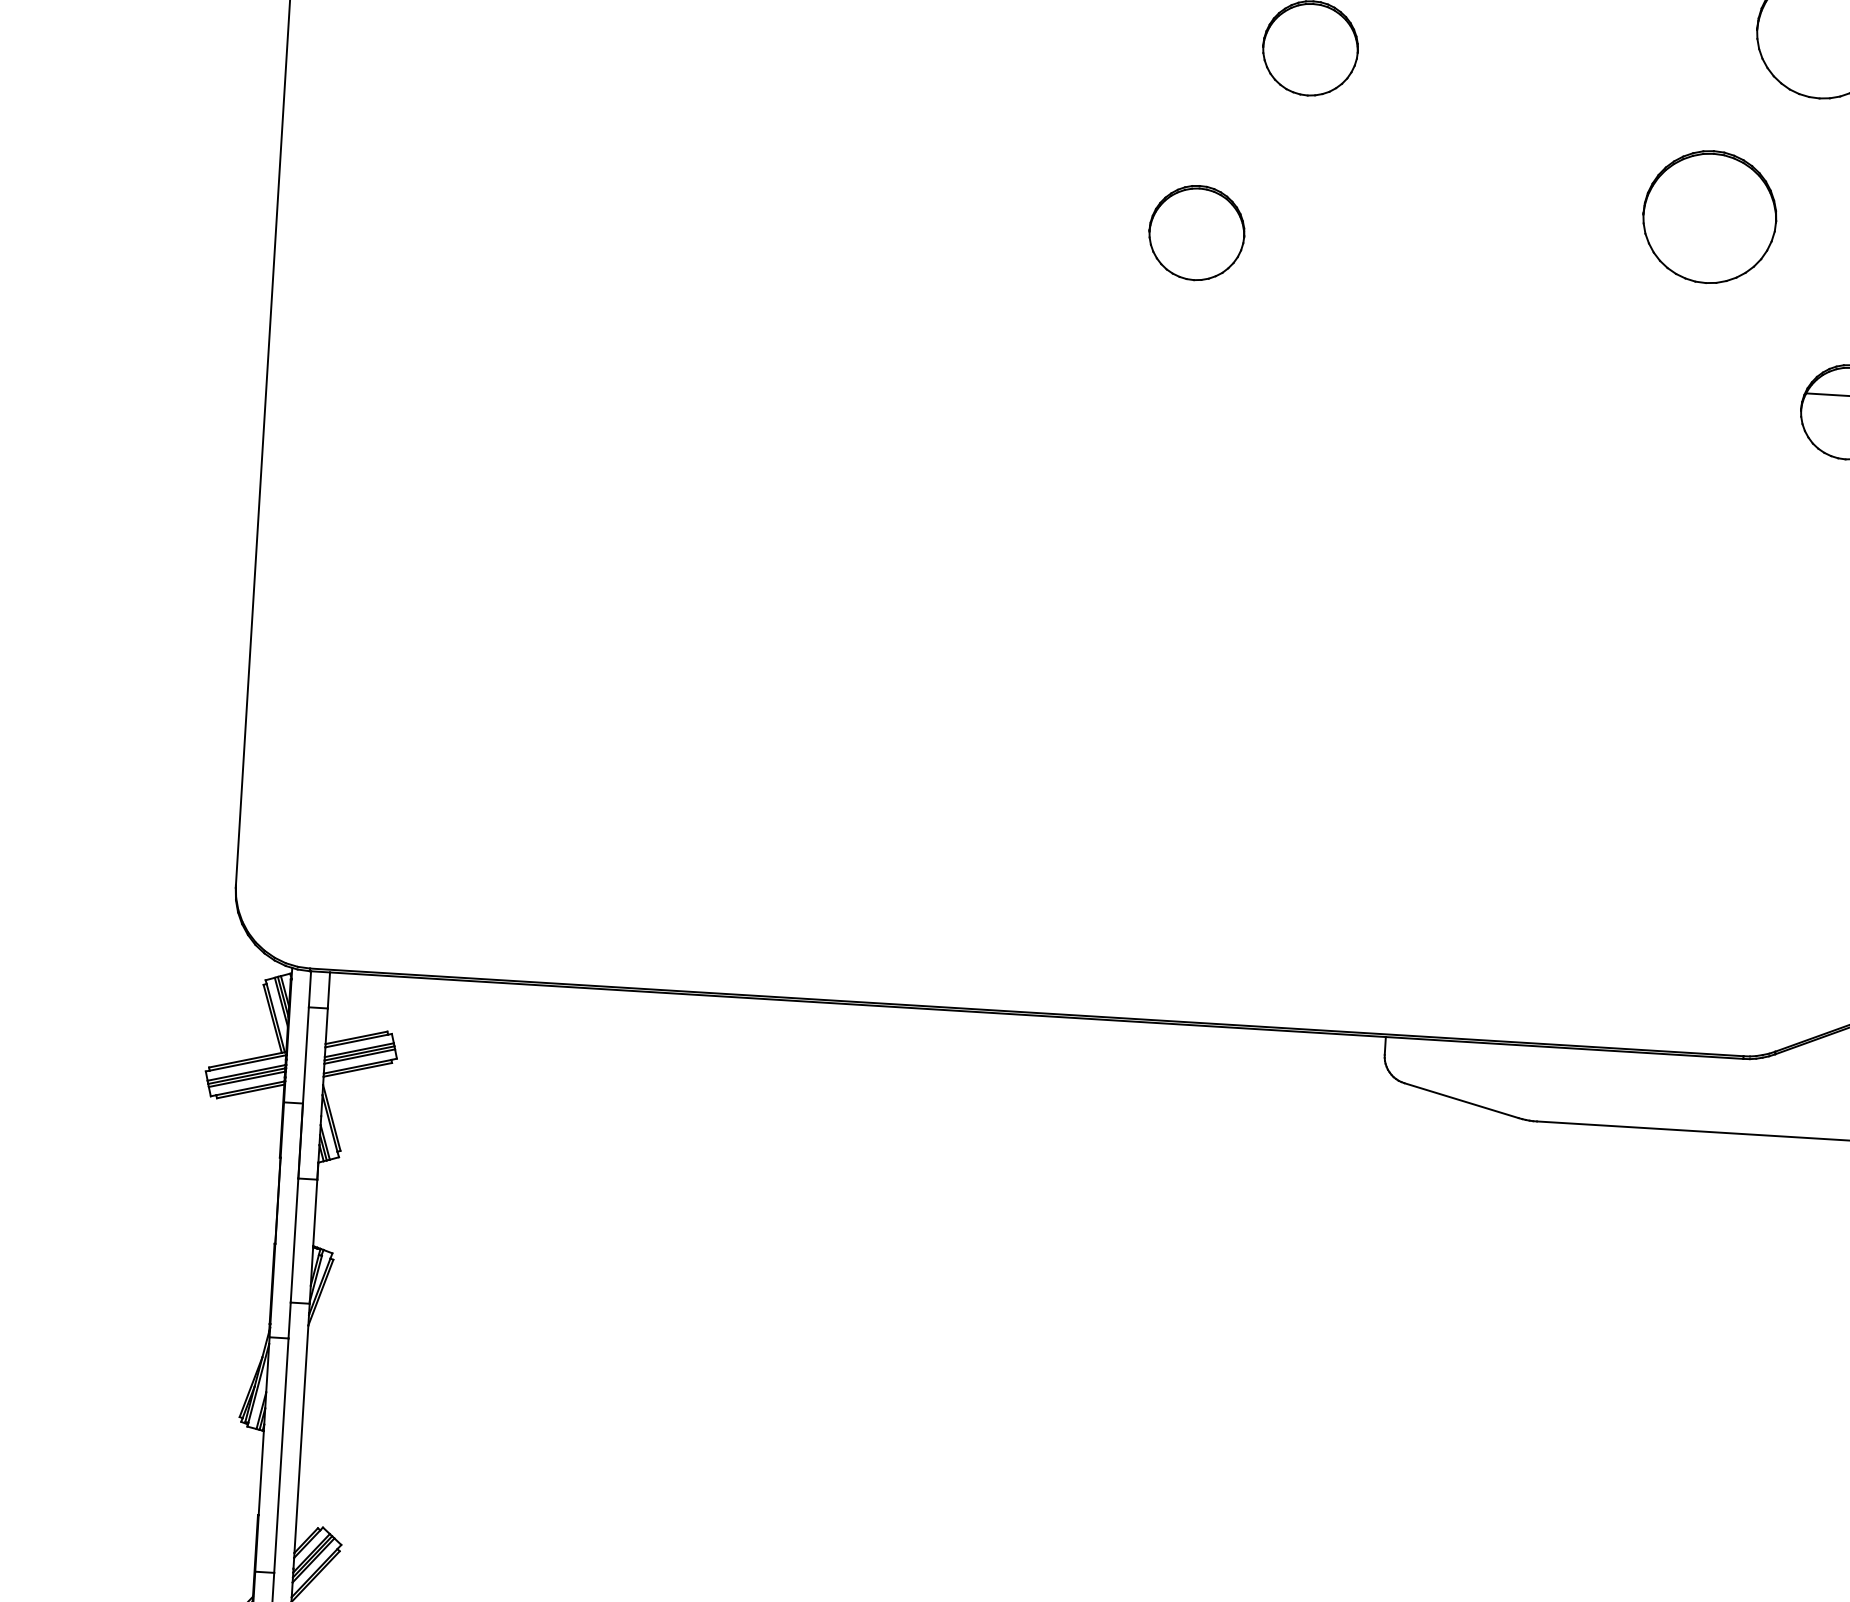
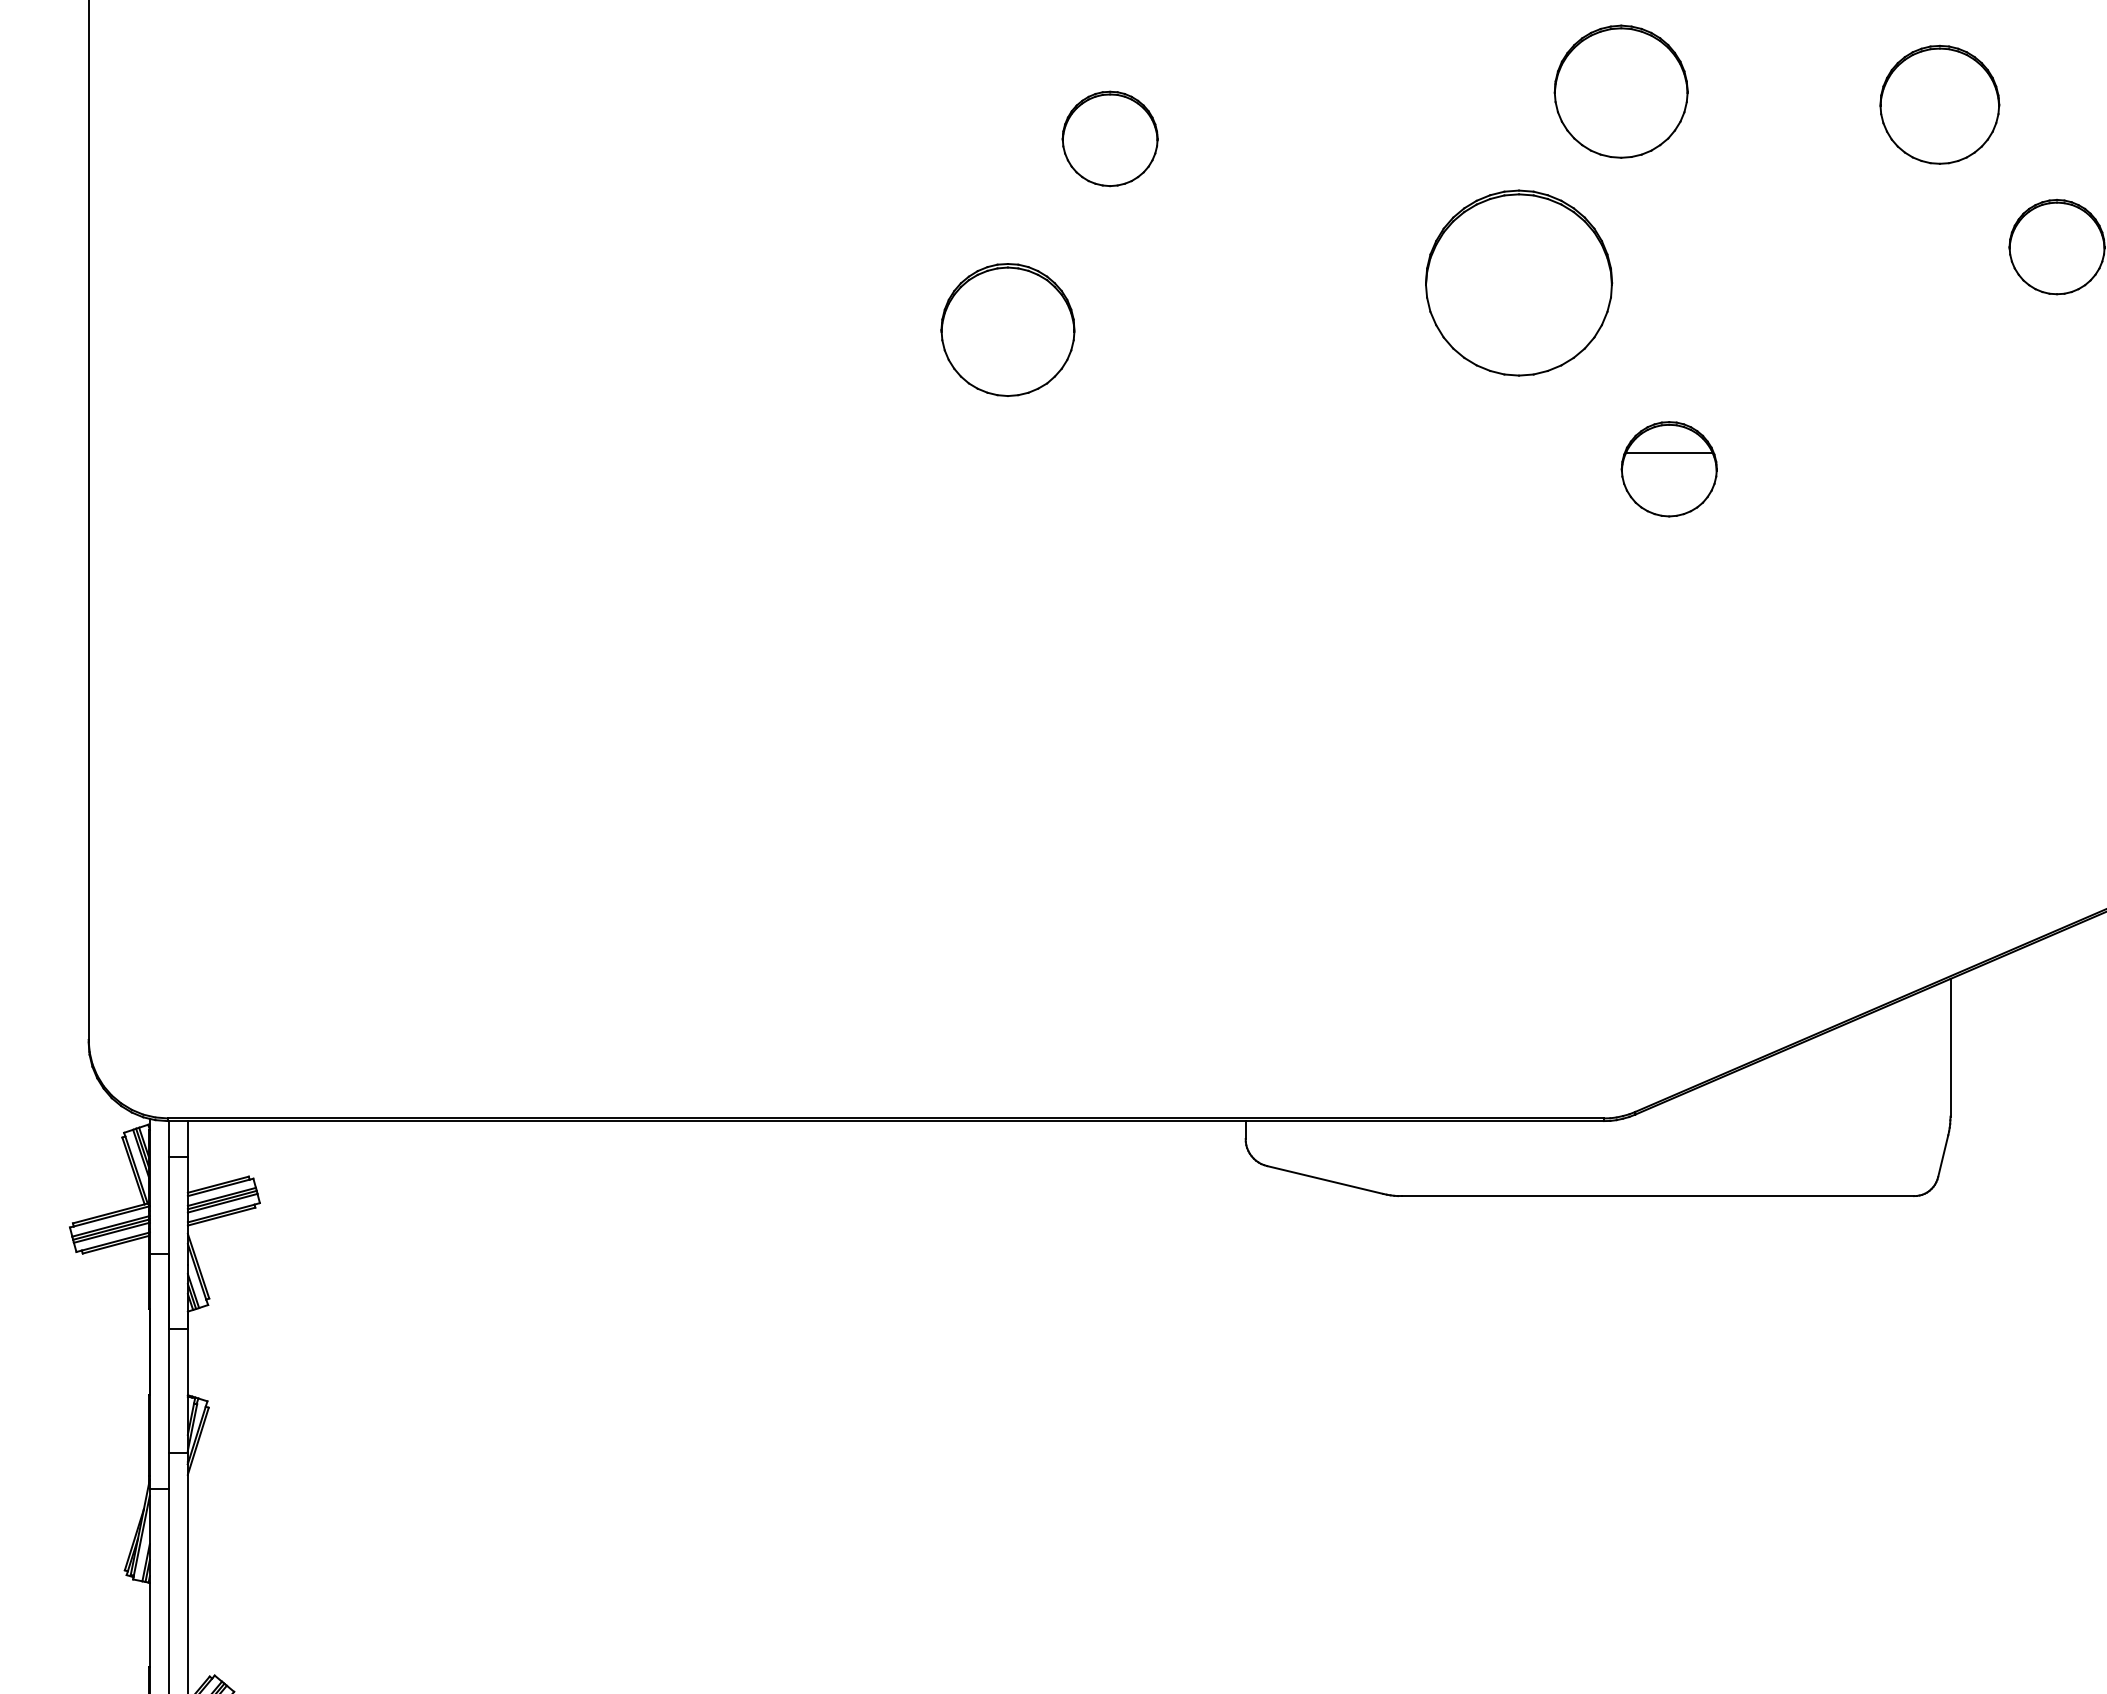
part: (1709, 216) -> (1518, 282), size x1.4
part: (1196, 233) -> (1007, 330), size x1.4

